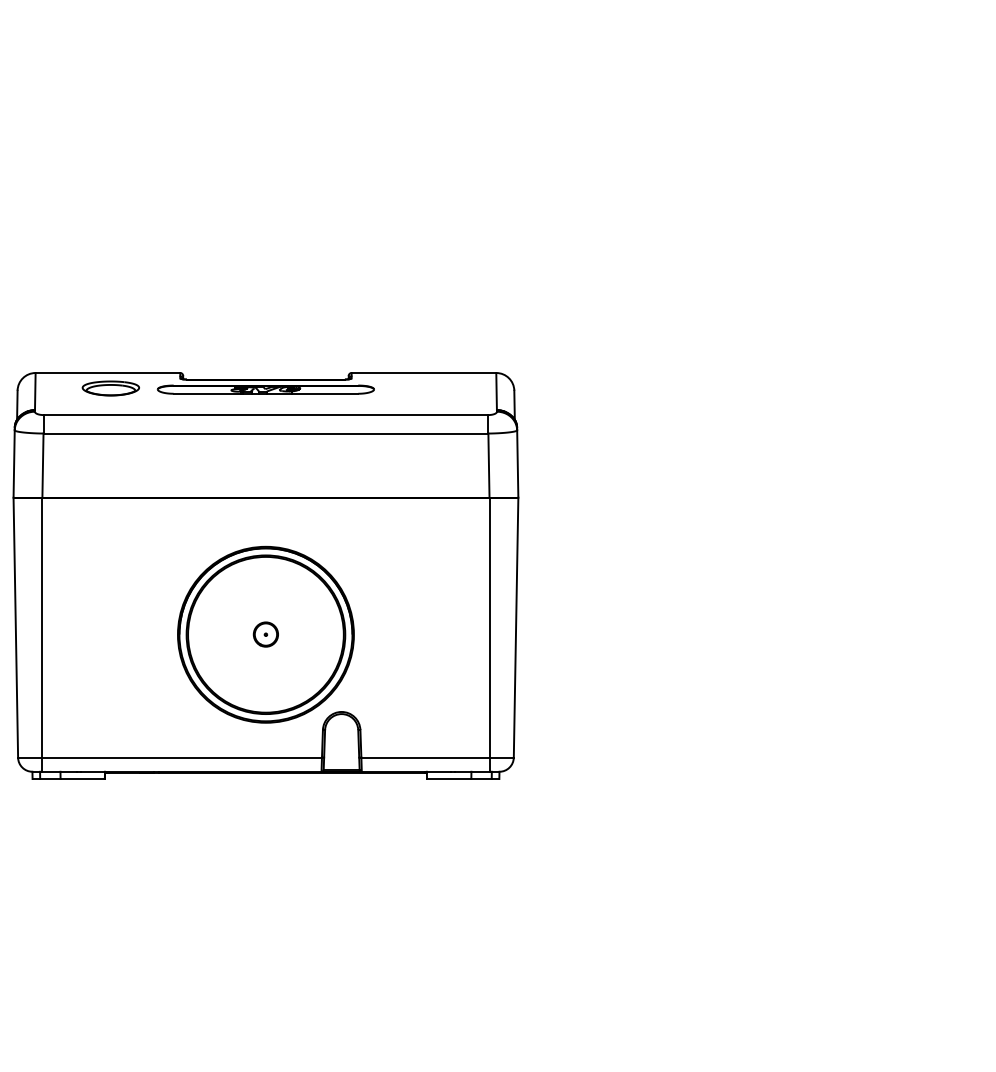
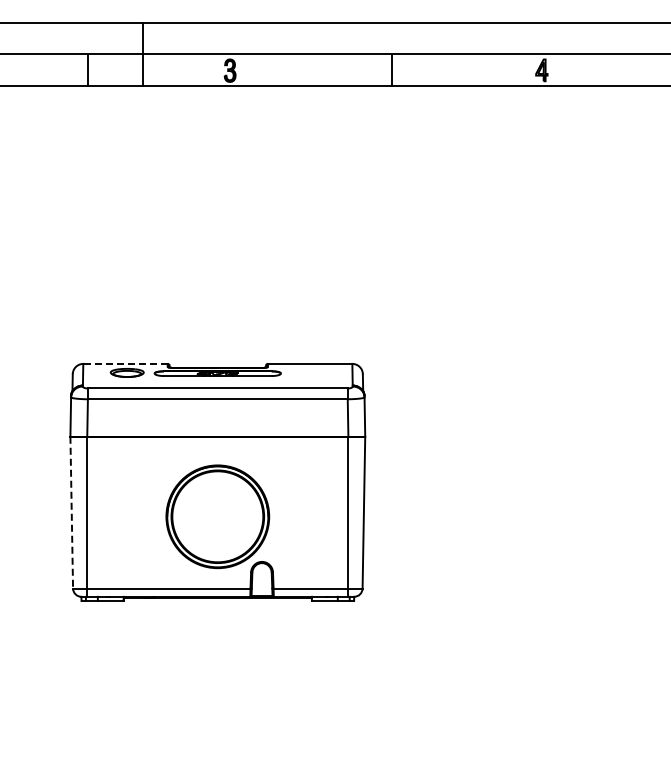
line: (107, 372) -> (125, 363), solid -> dashed
line: (15, 627) -> (71, 512), solid -> dashed
part: (265, 634) -> (217, 516), removed

